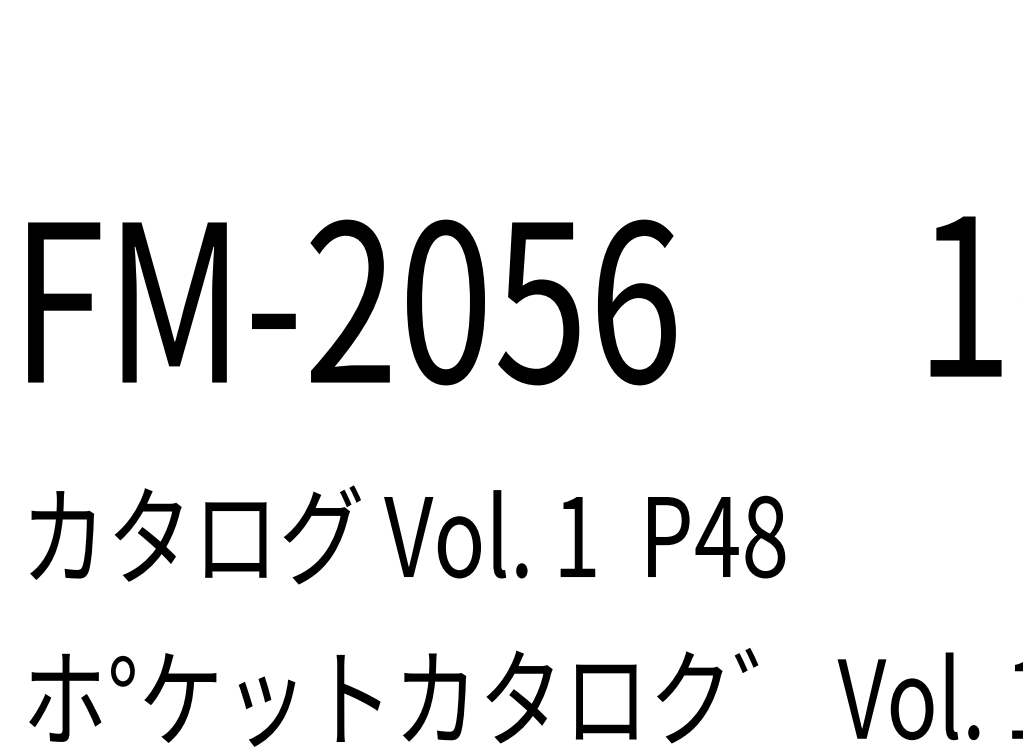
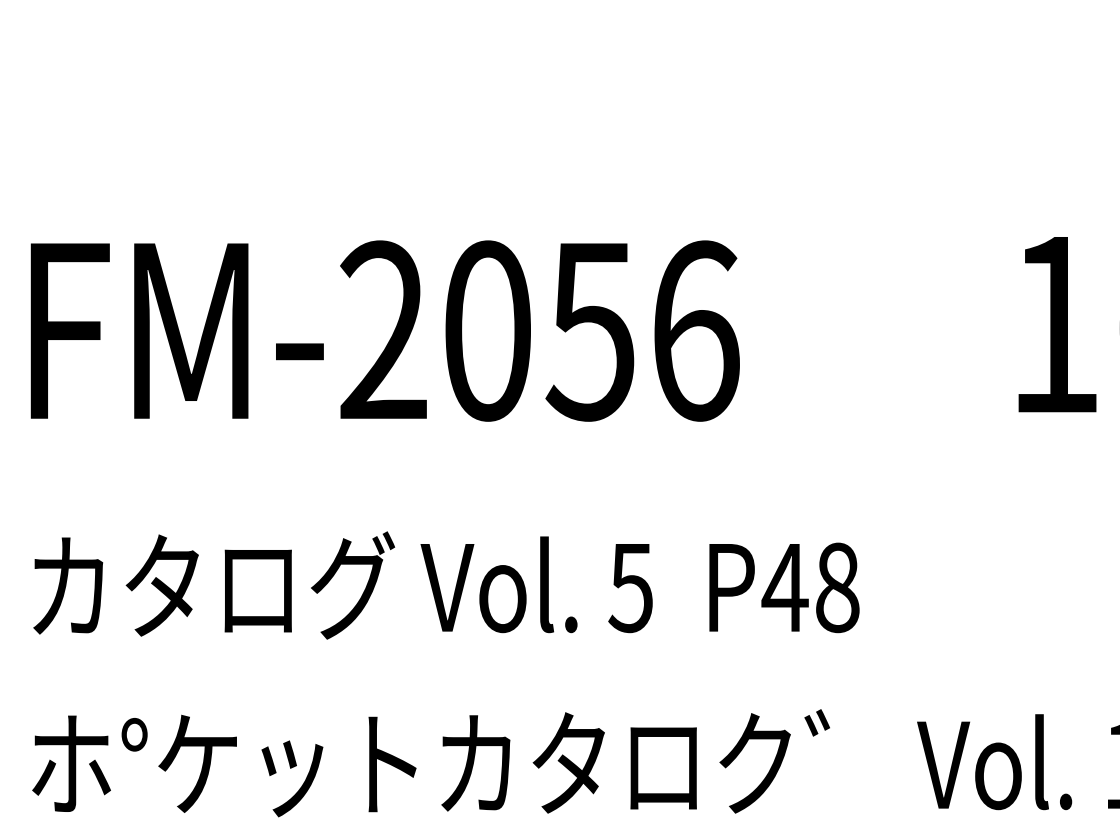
text: (575, 537) -> (630, 588), 1 -> 5

